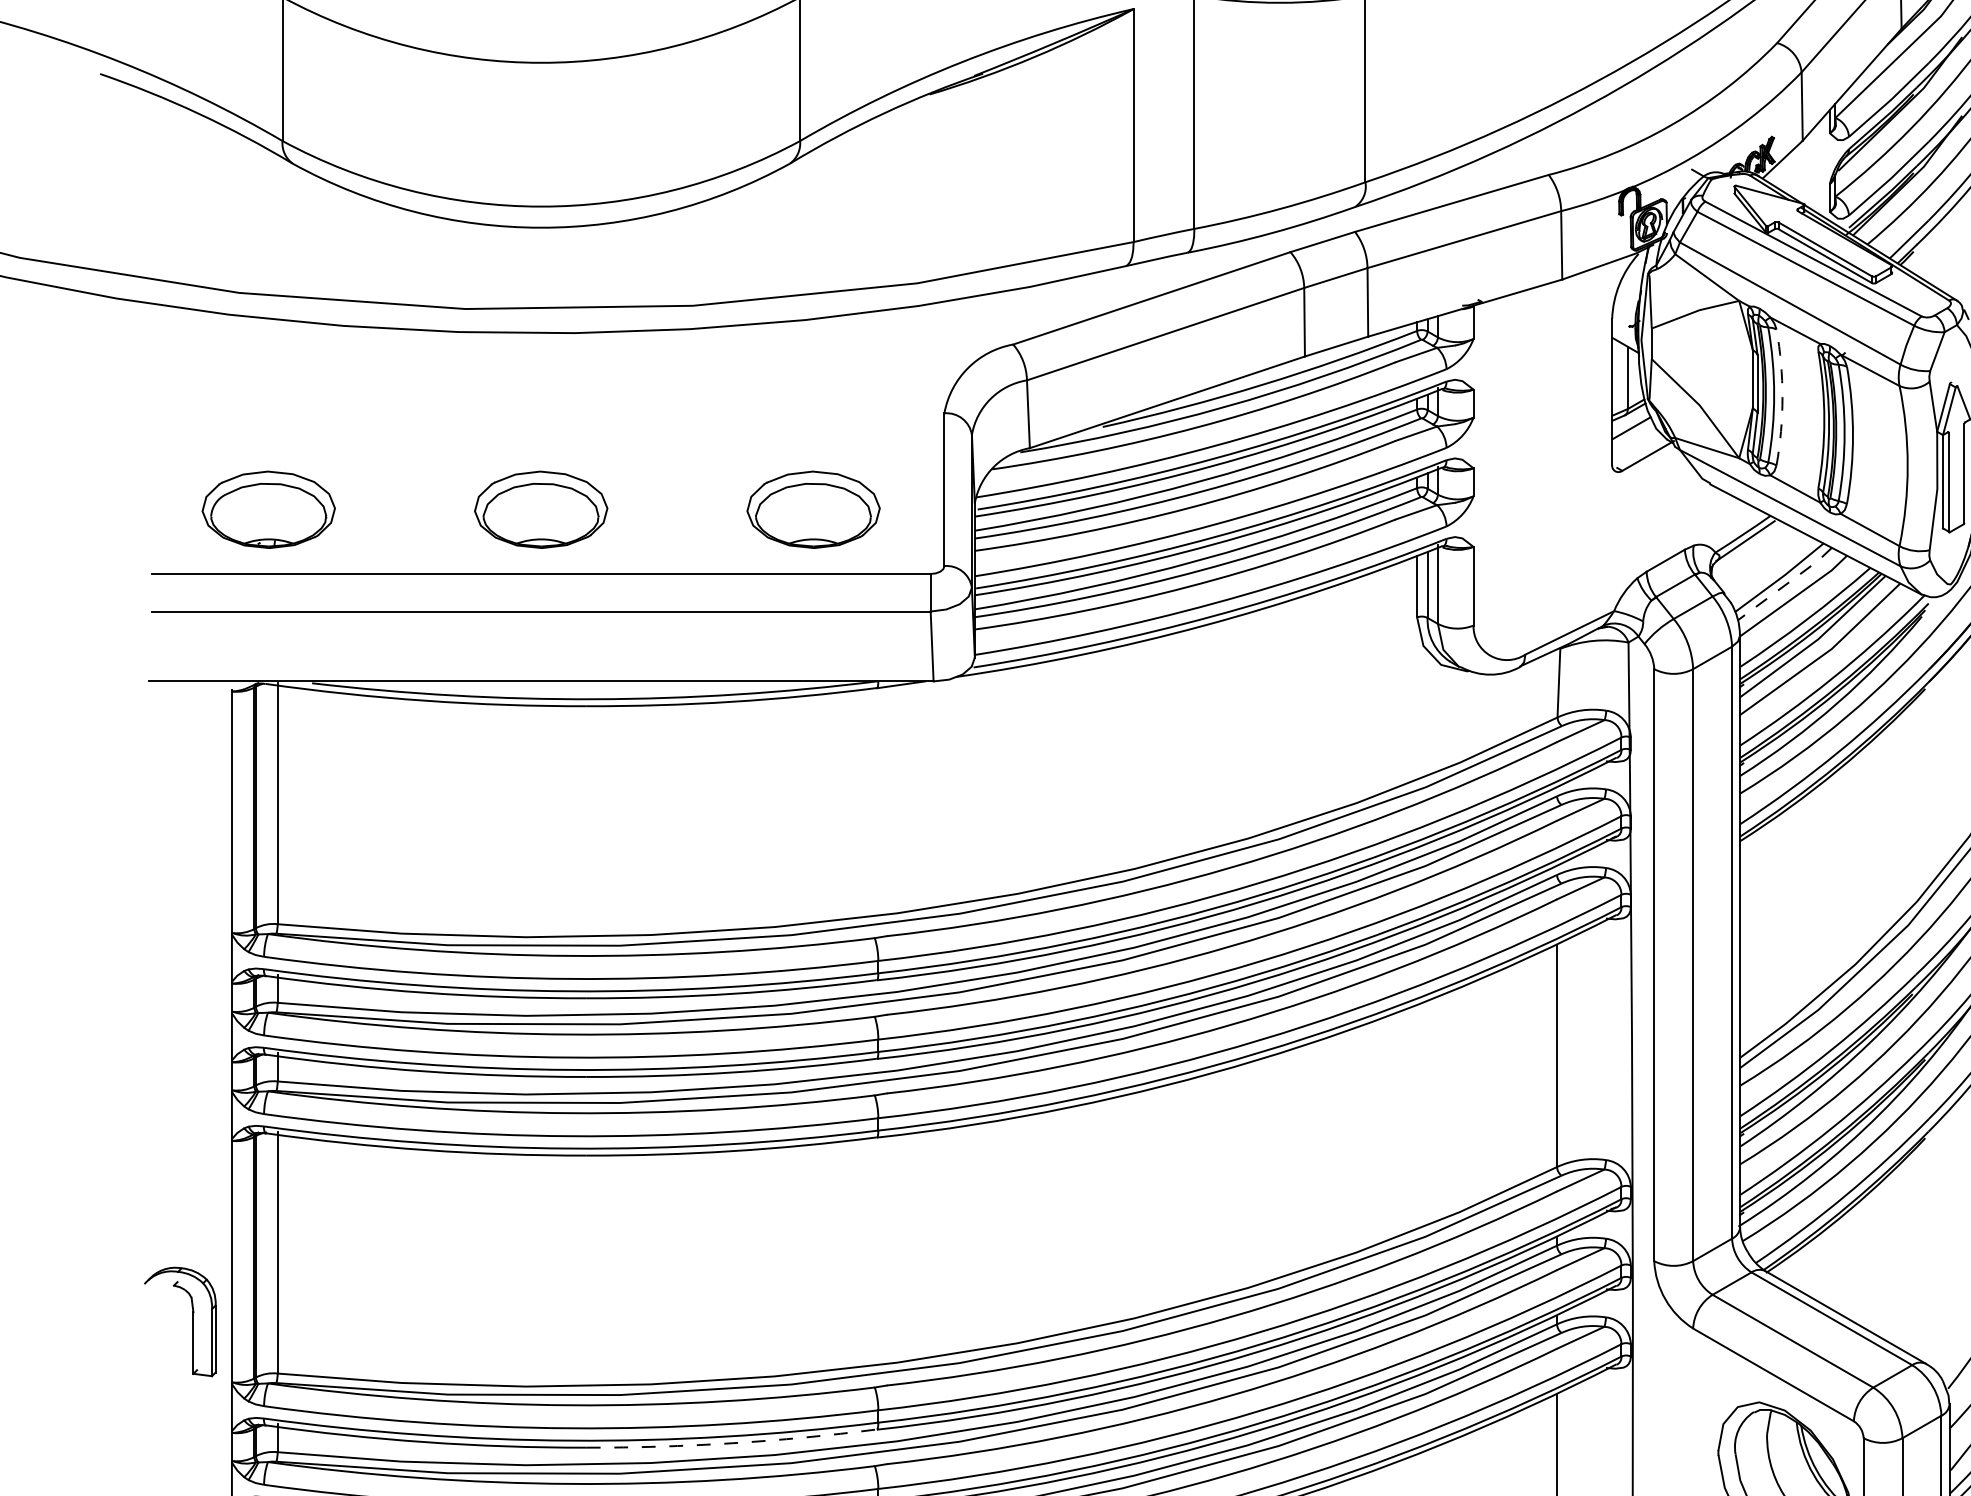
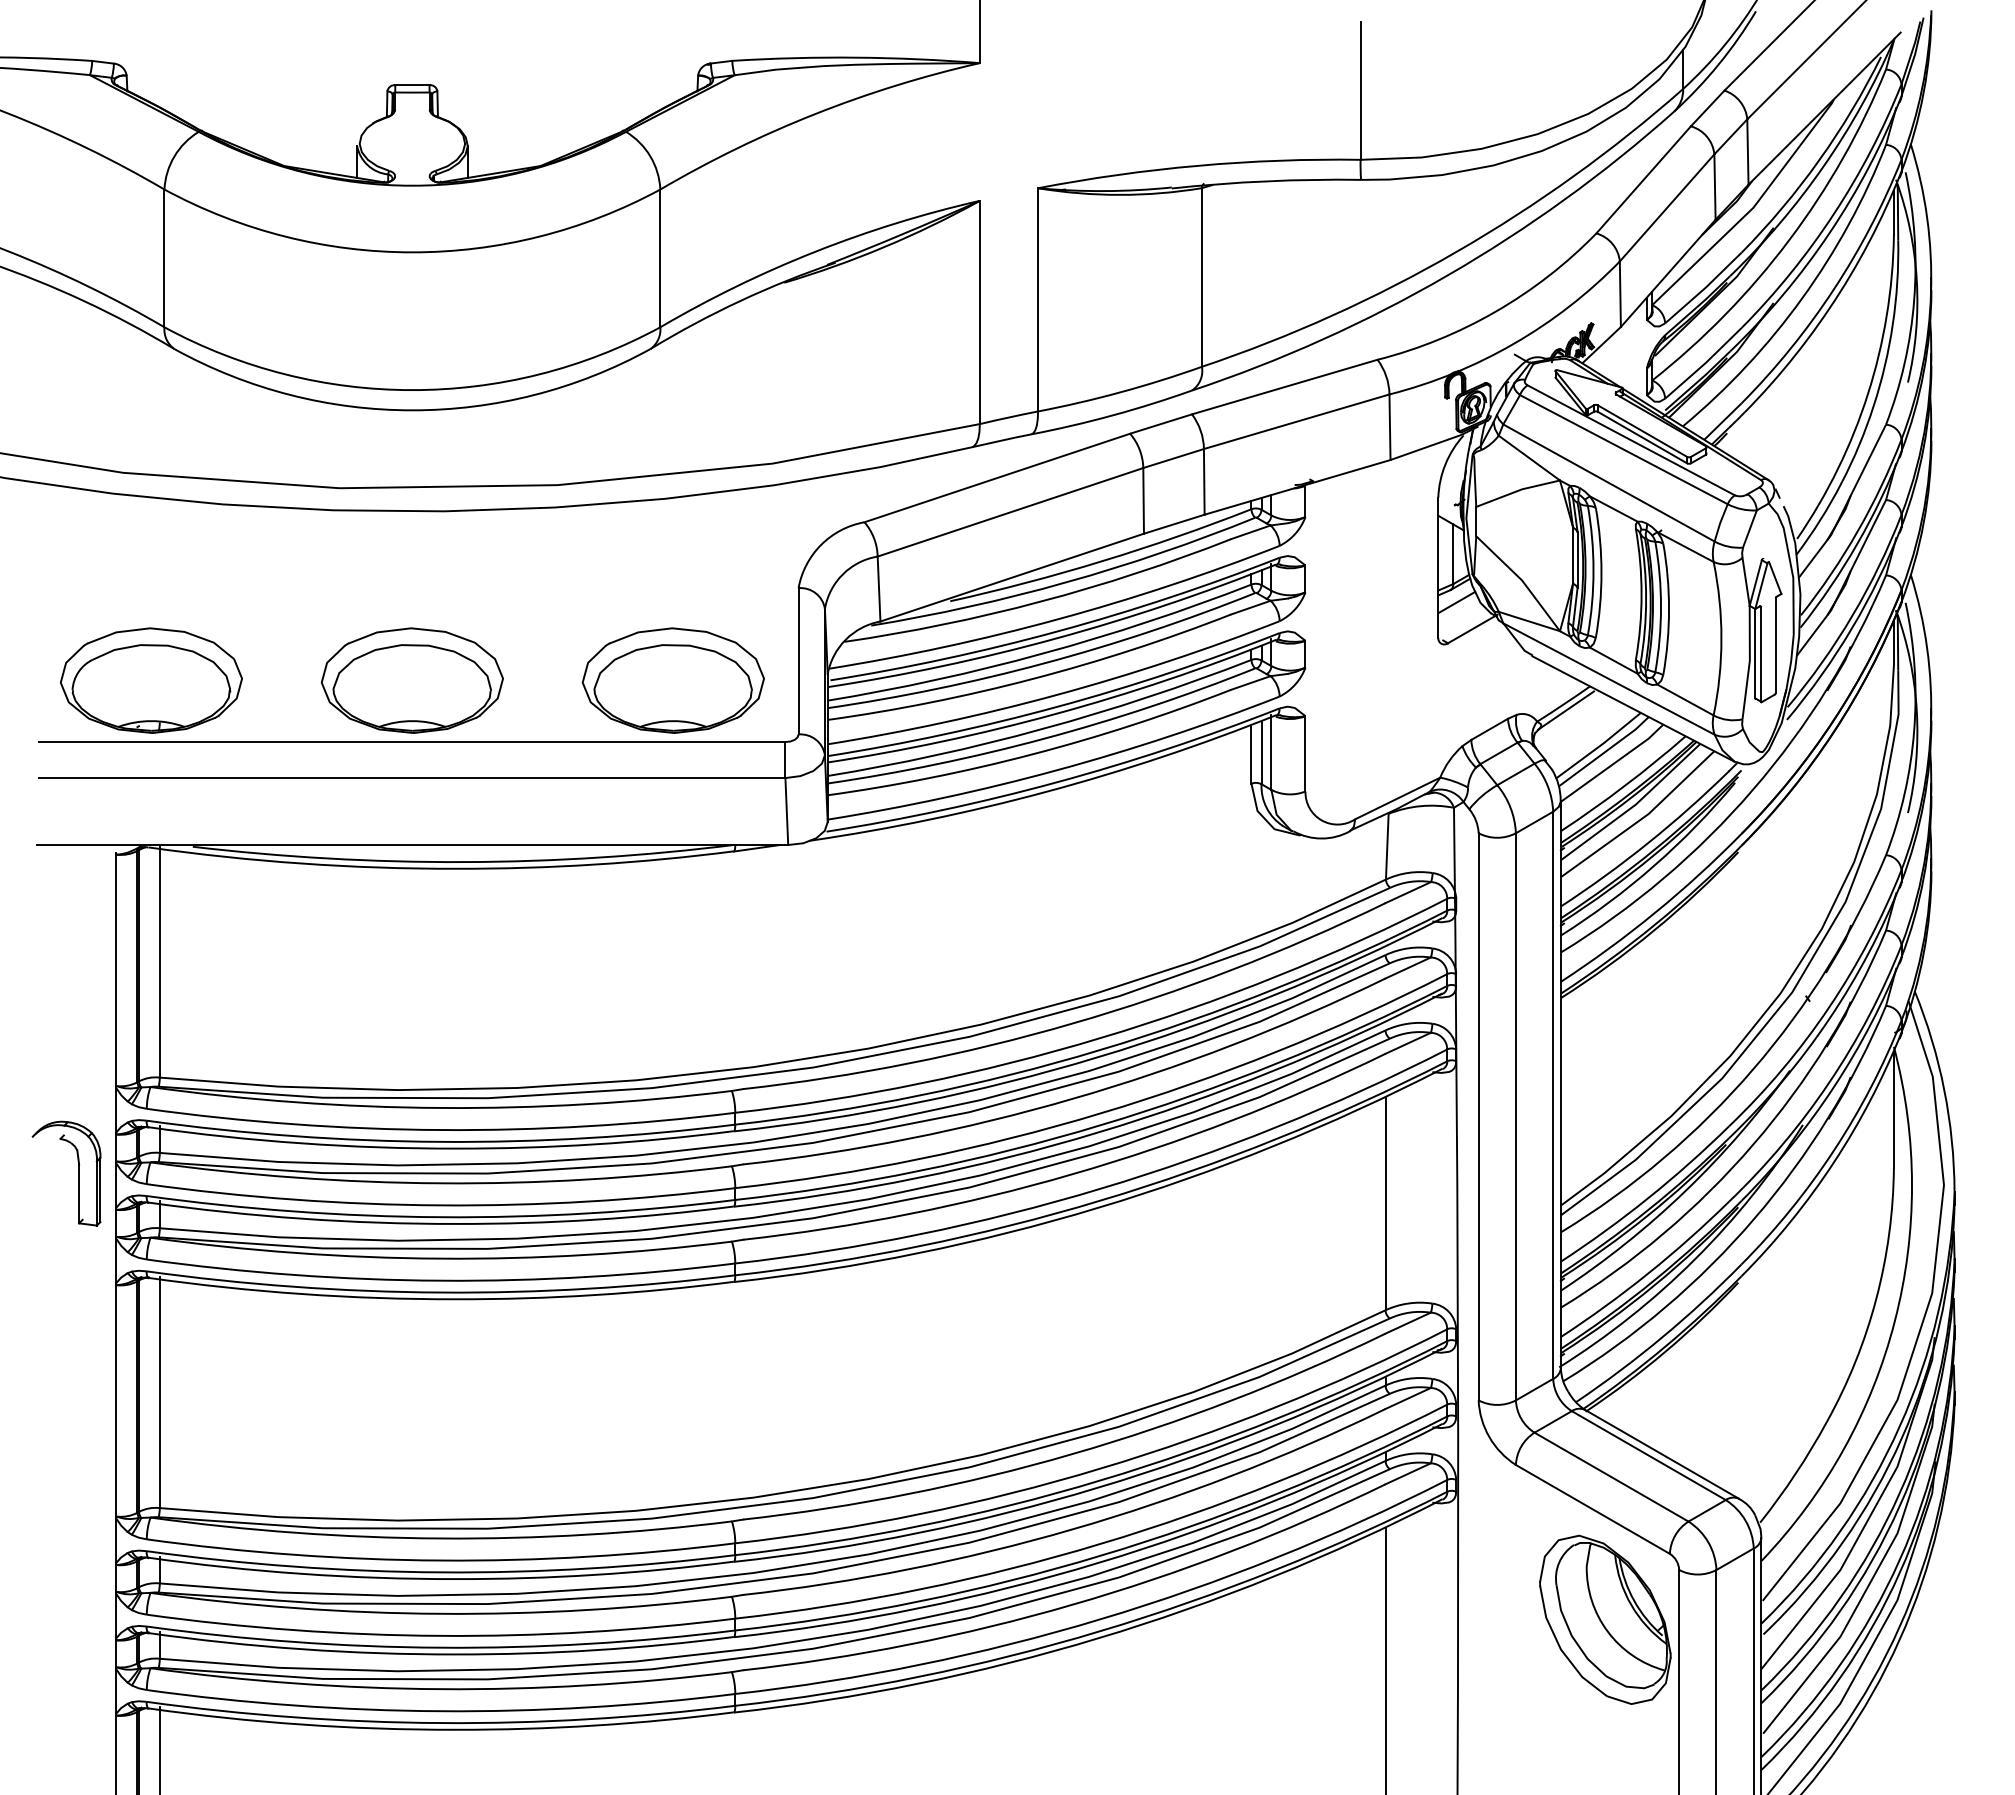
arc: (1782, 396) -> (1601, 572), dashed -> solid
part: (267, 509) -> (150, 680), size x1.43
part: (540, 509) -> (411, 680), size x1.43
part: (812, 509) -> (672, 680), size x1.43
line: (1786, 584) -> (1605, 752), dashed -> solid
part: (192, 1321) -> (78, 1173), moved
arc: (732, 1442) -> (595, 1574), dashed -> solid

